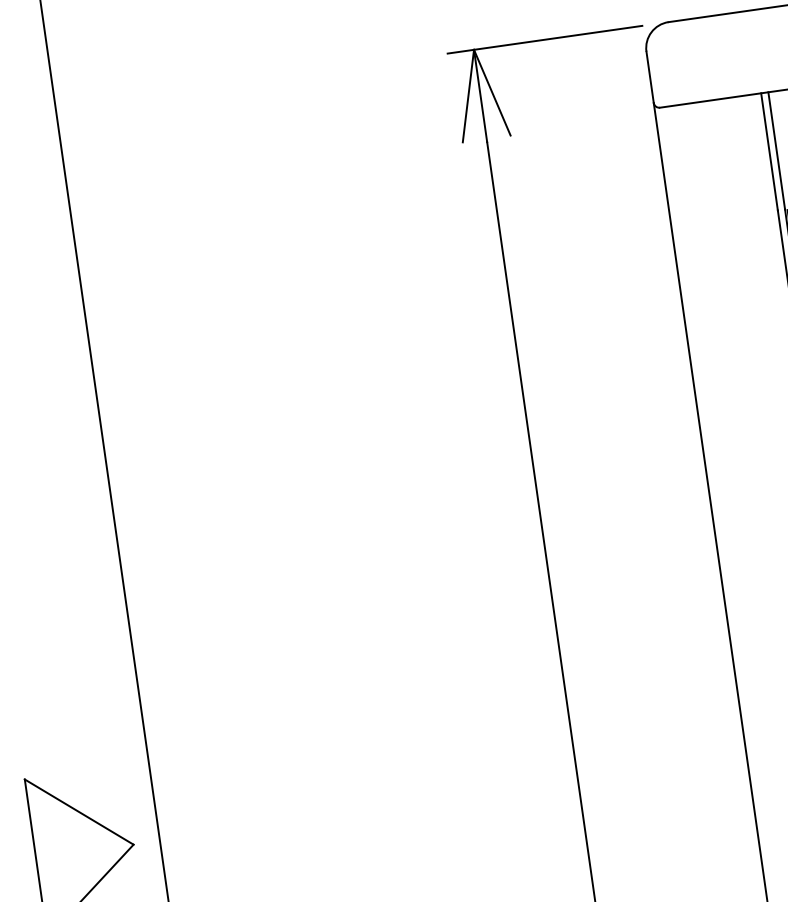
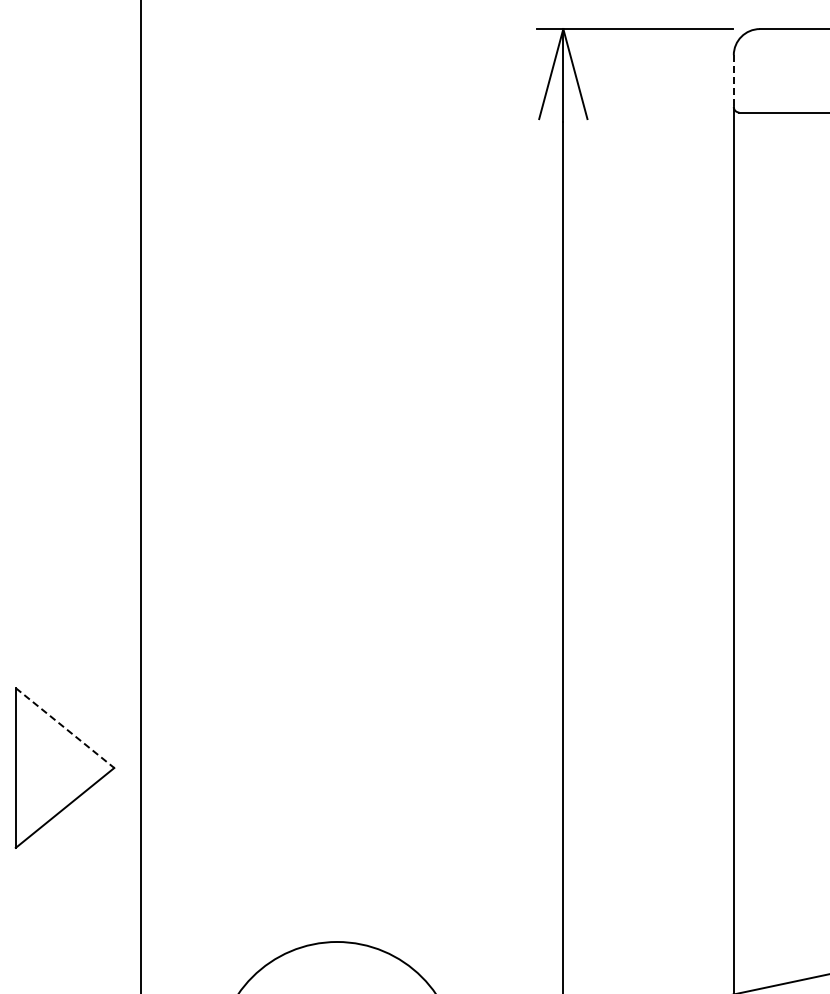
line: (649, 77) -> (733, 81), solid -> dashed
line: (79, 812) -> (65, 728), solid -> dashed

